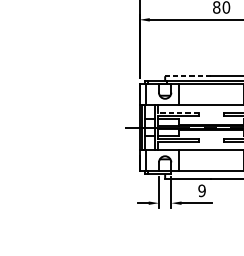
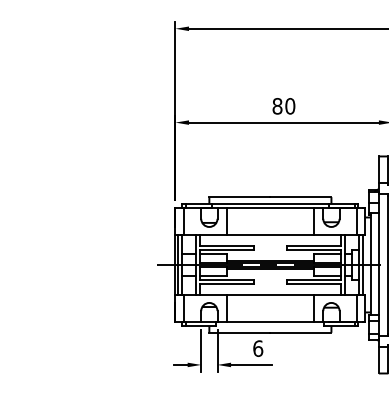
line: (187, 76) -> (239, 197), dashed -> solid
line: (178, 112) -> (226, 245), dashed -> solid
text: (202, 190) -> (258, 348), 9 -> 6

